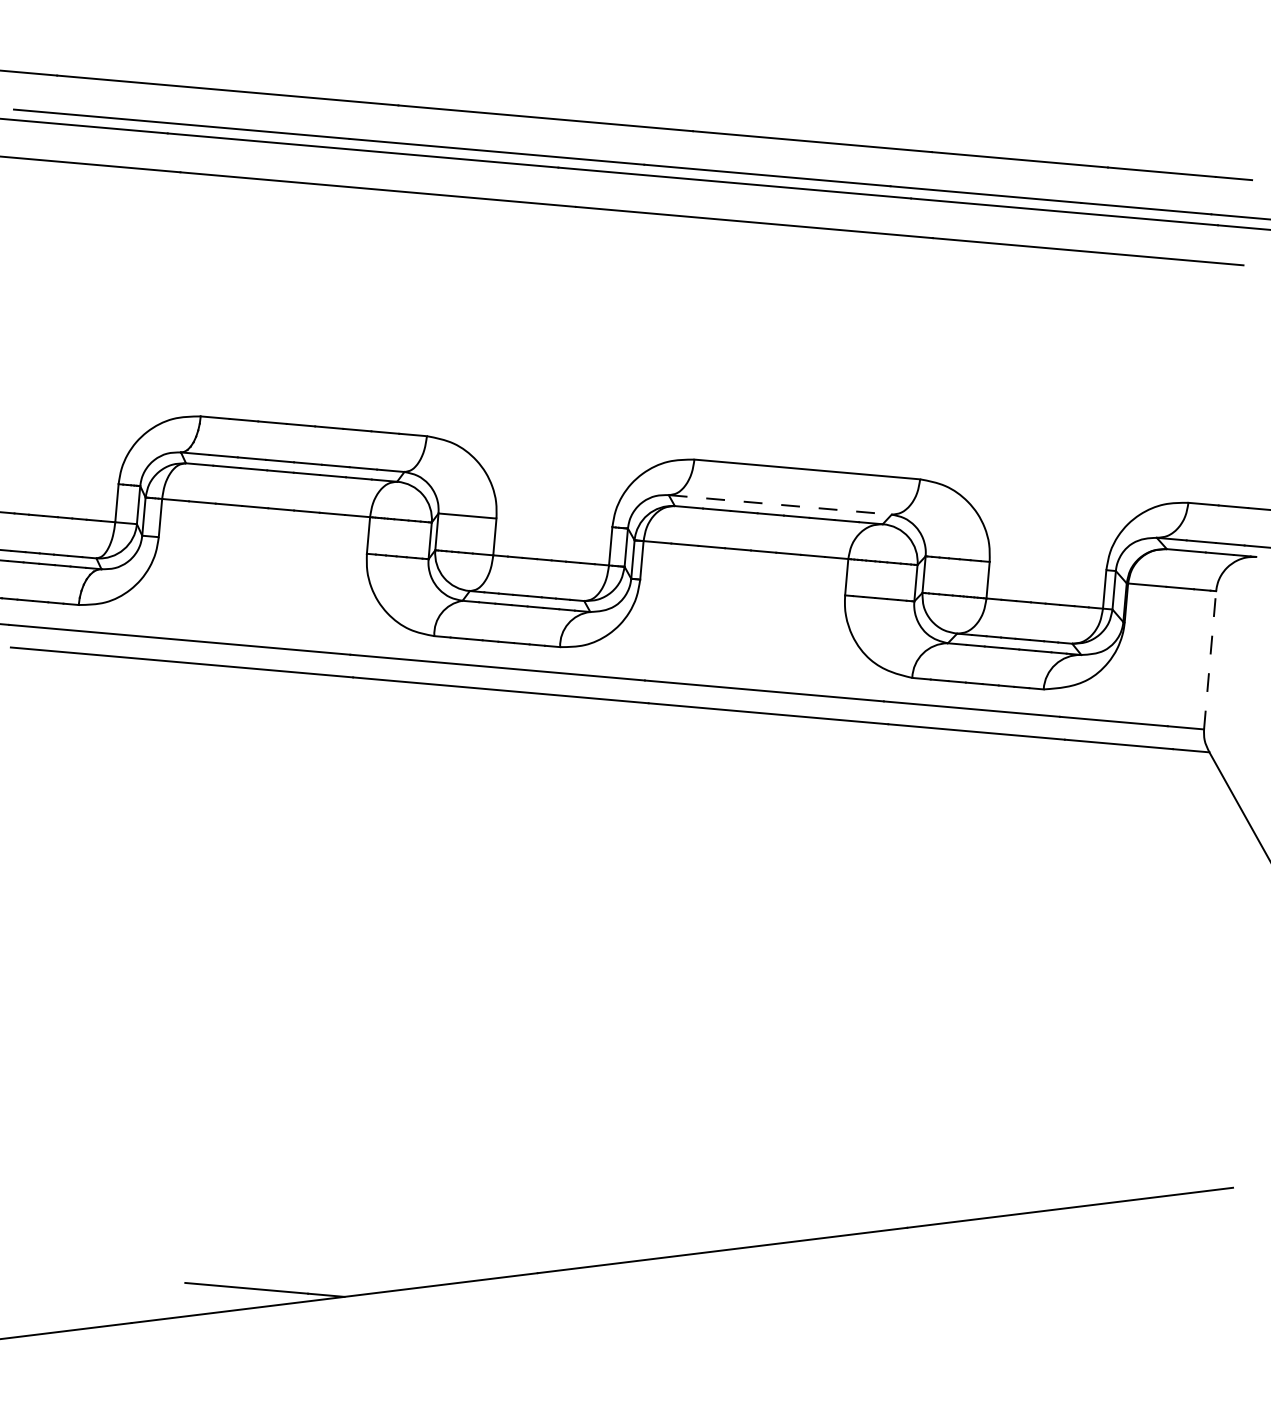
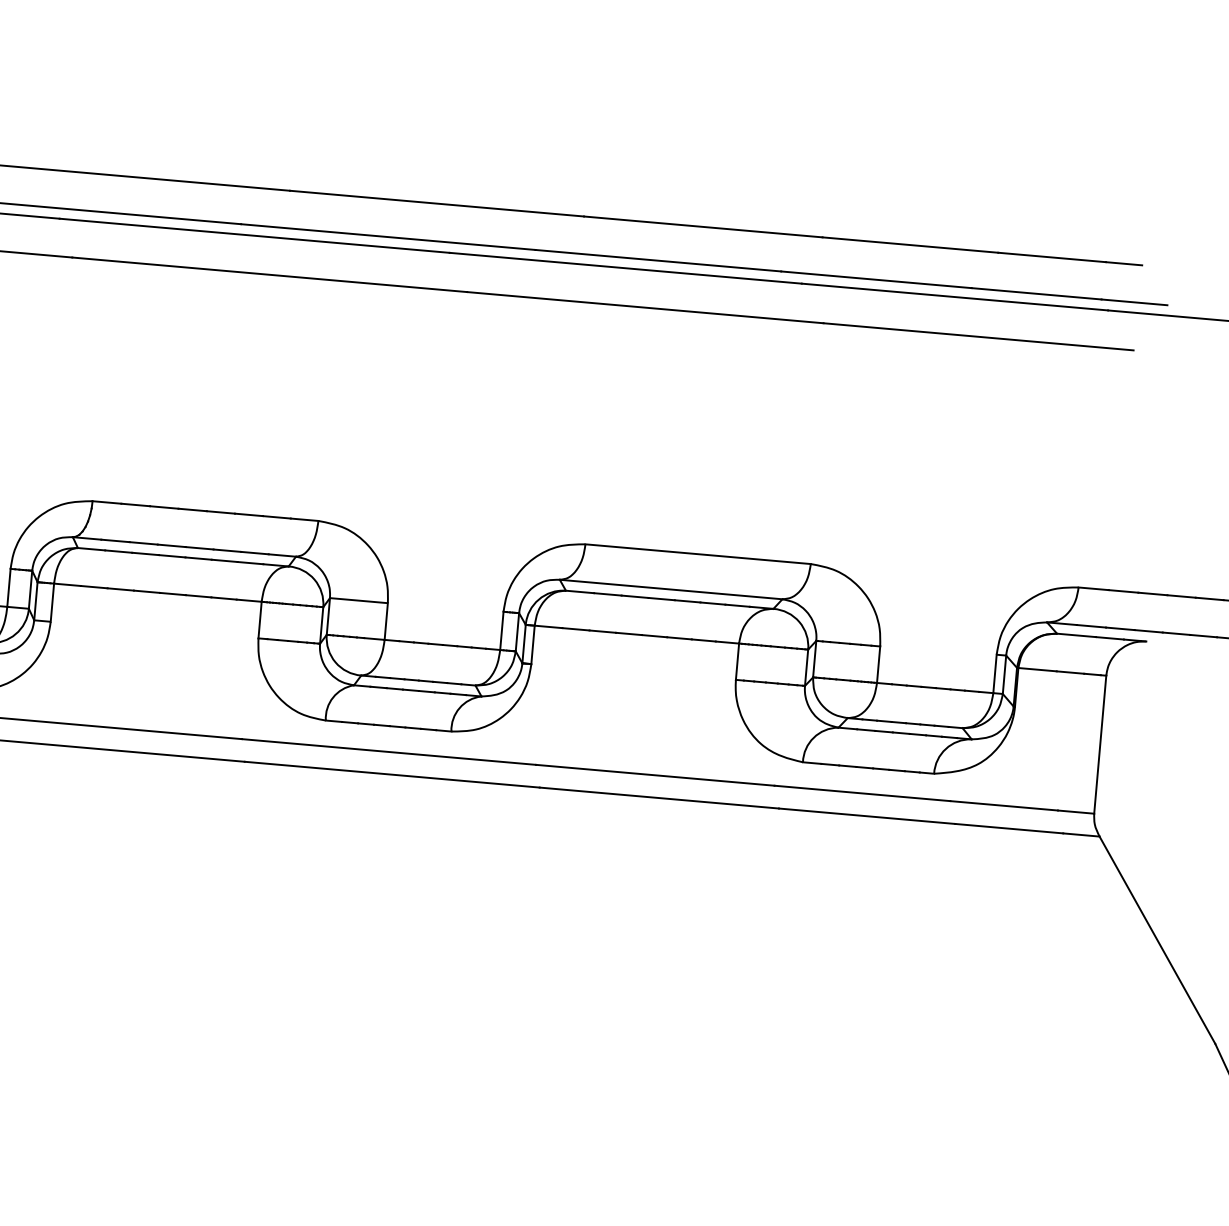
line: (780, 504) -> (671, 589), dashed -> solid
line: (1210, 659) -> (1100, 743), dashed -> solid

